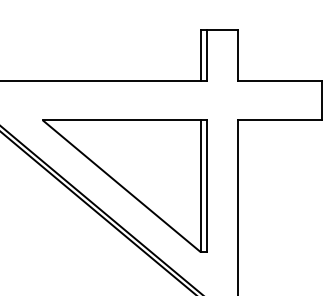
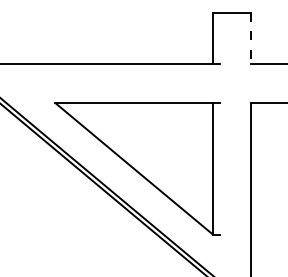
line: (207, 54) -> (220, 37), removed
line: (237, 55) -> (250, 38), solid -> dashed
line: (207, 185) -> (220, 168), removed

